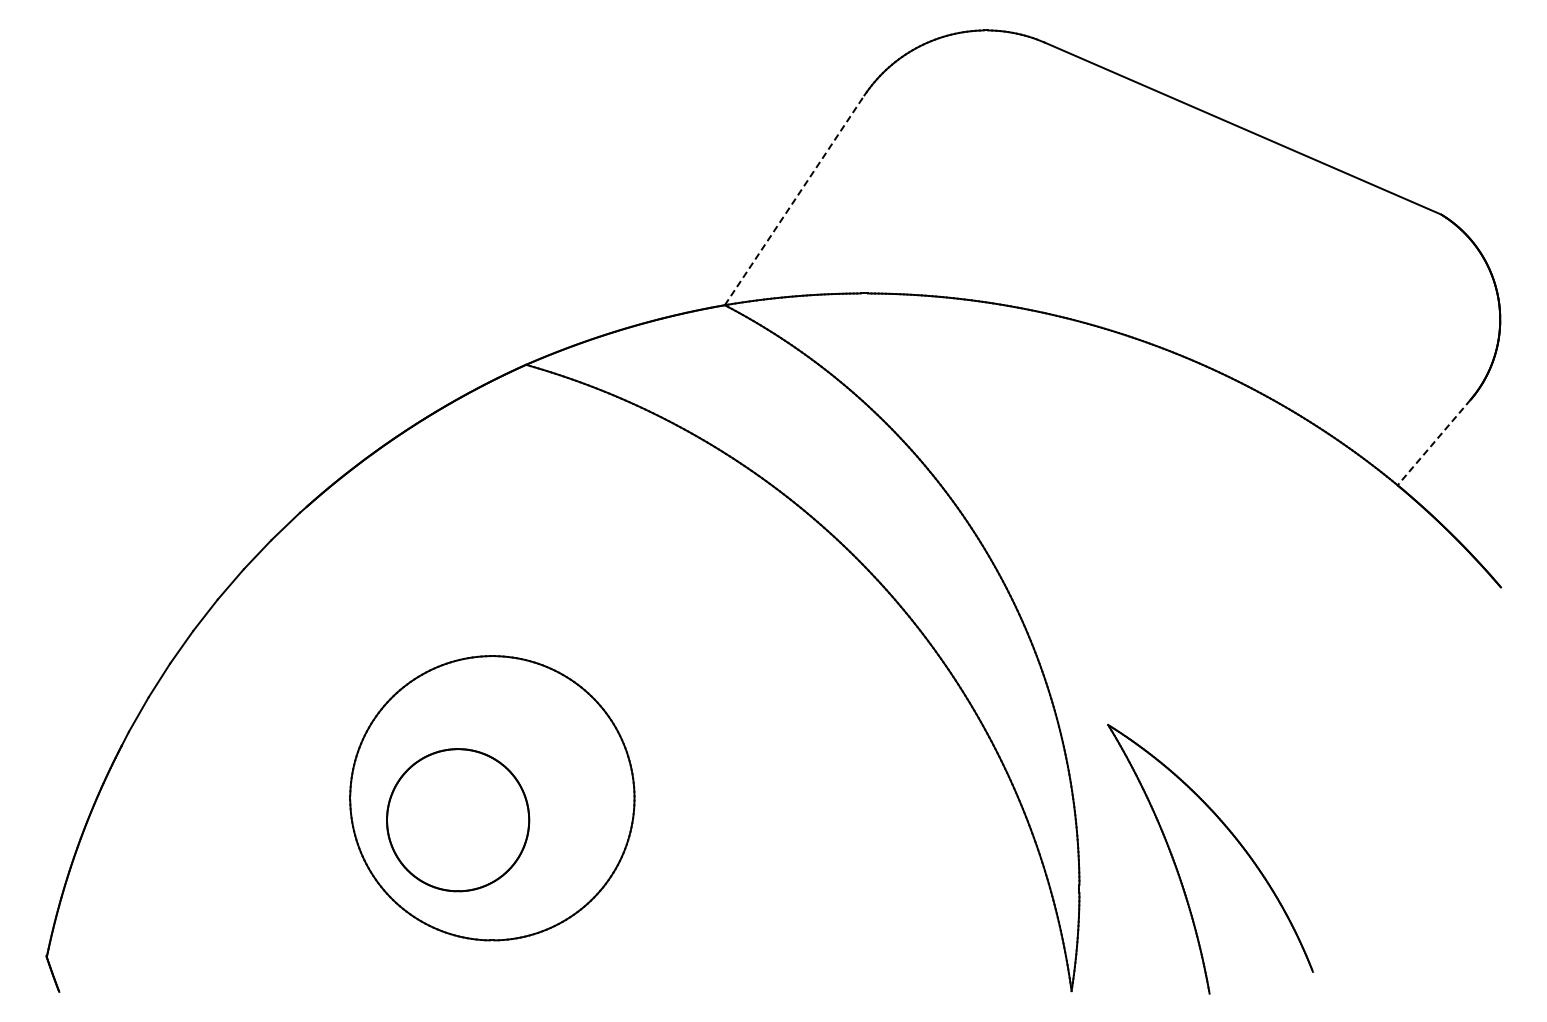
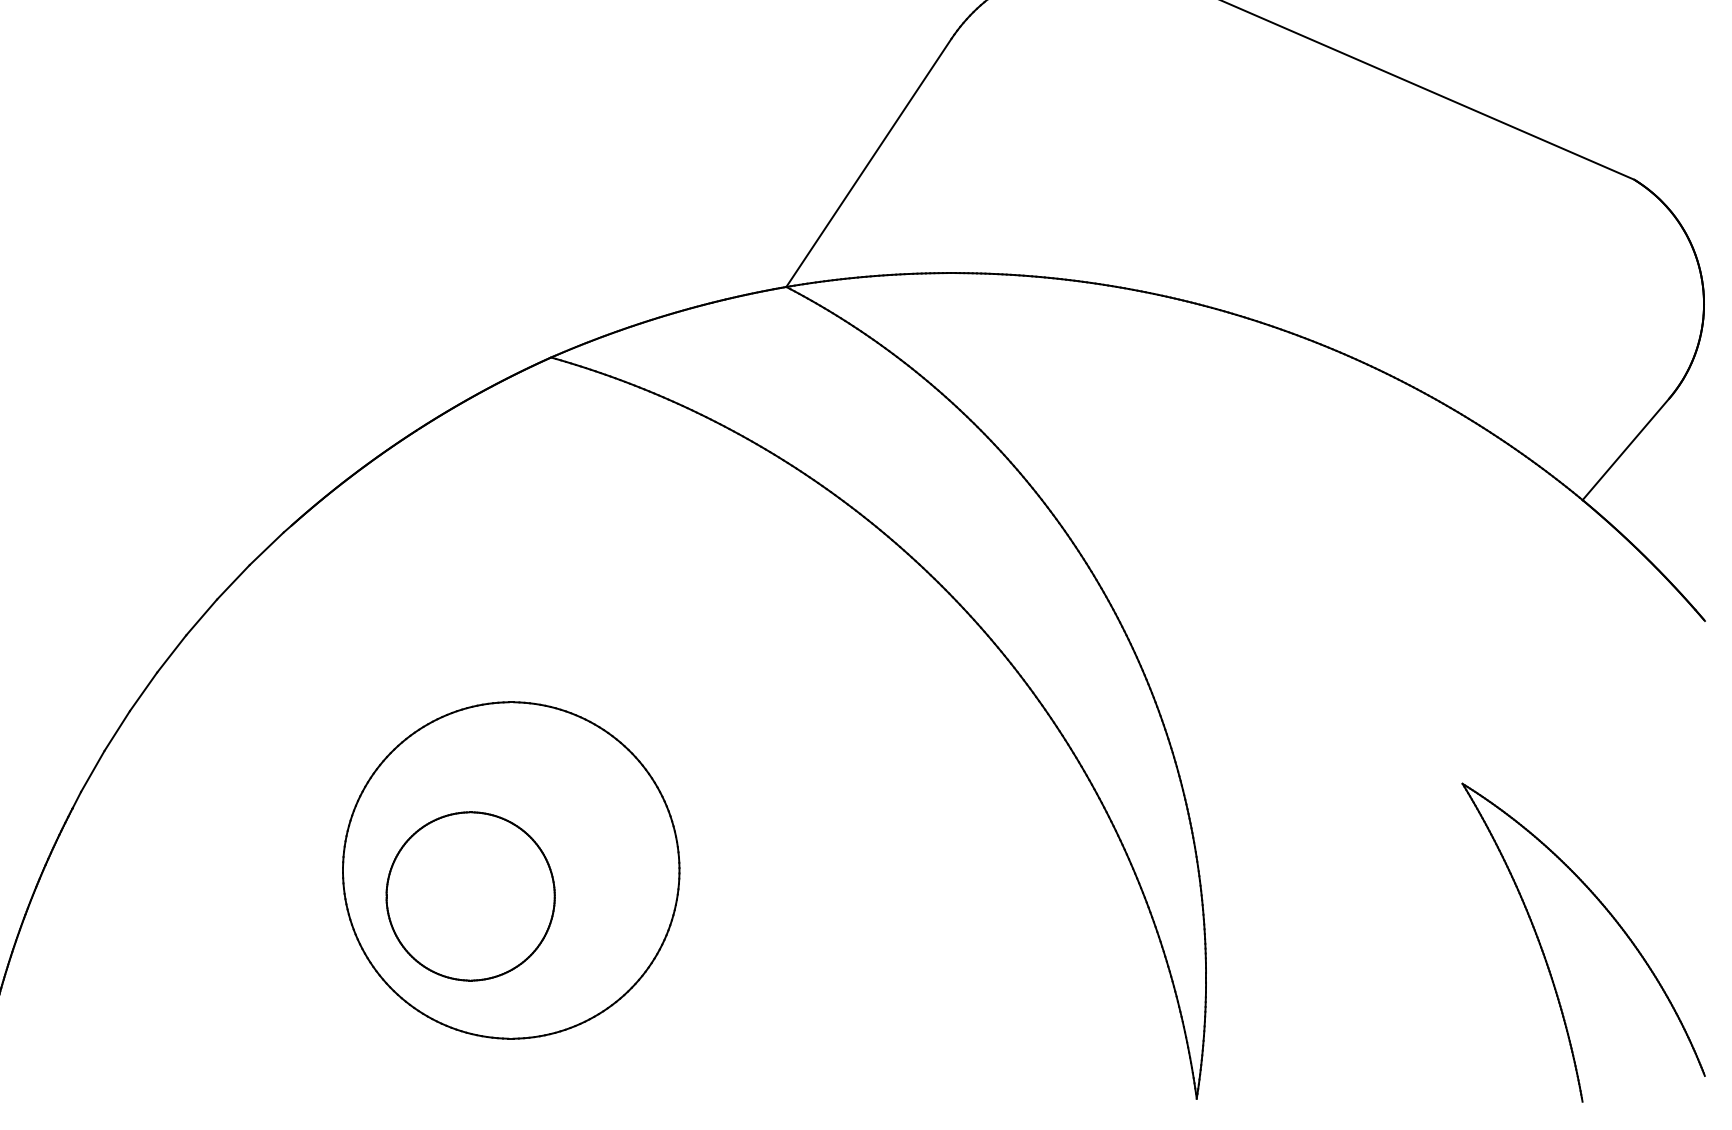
line: (794, 199) -> (868, 161), dashed -> solid
line: (1433, 442) -> (1625, 449), dashed -> solid
part: (1233, 837) -> (1610, 916), moved

